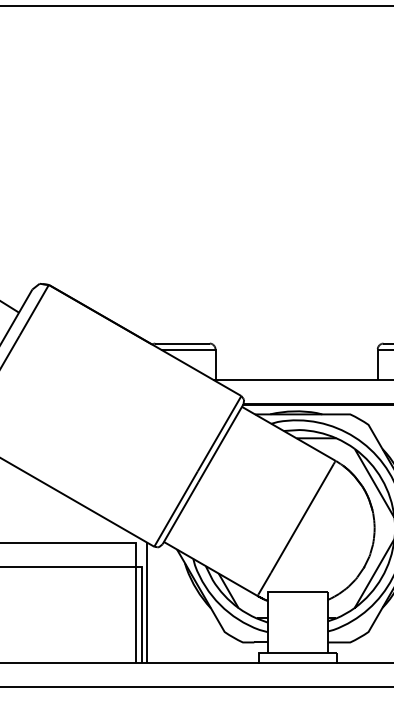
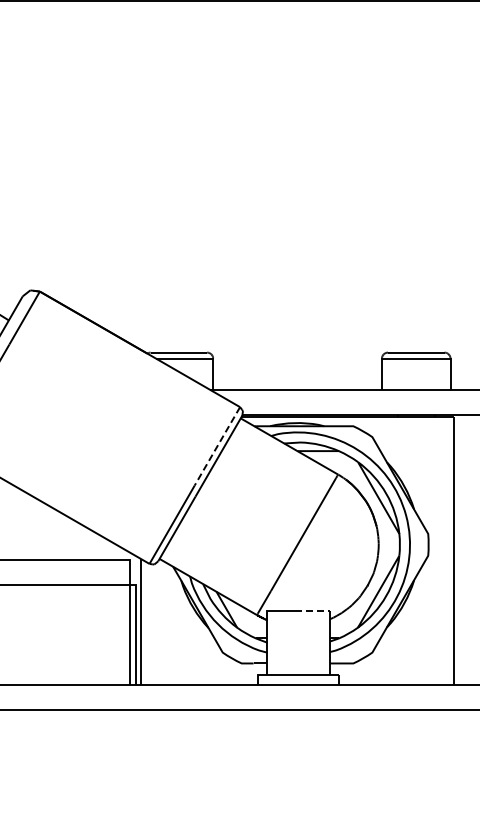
line: (219, 433) -> (217, 446), solid -> dashed
line: (310, 591) -> (312, 610), solid -> dashed

